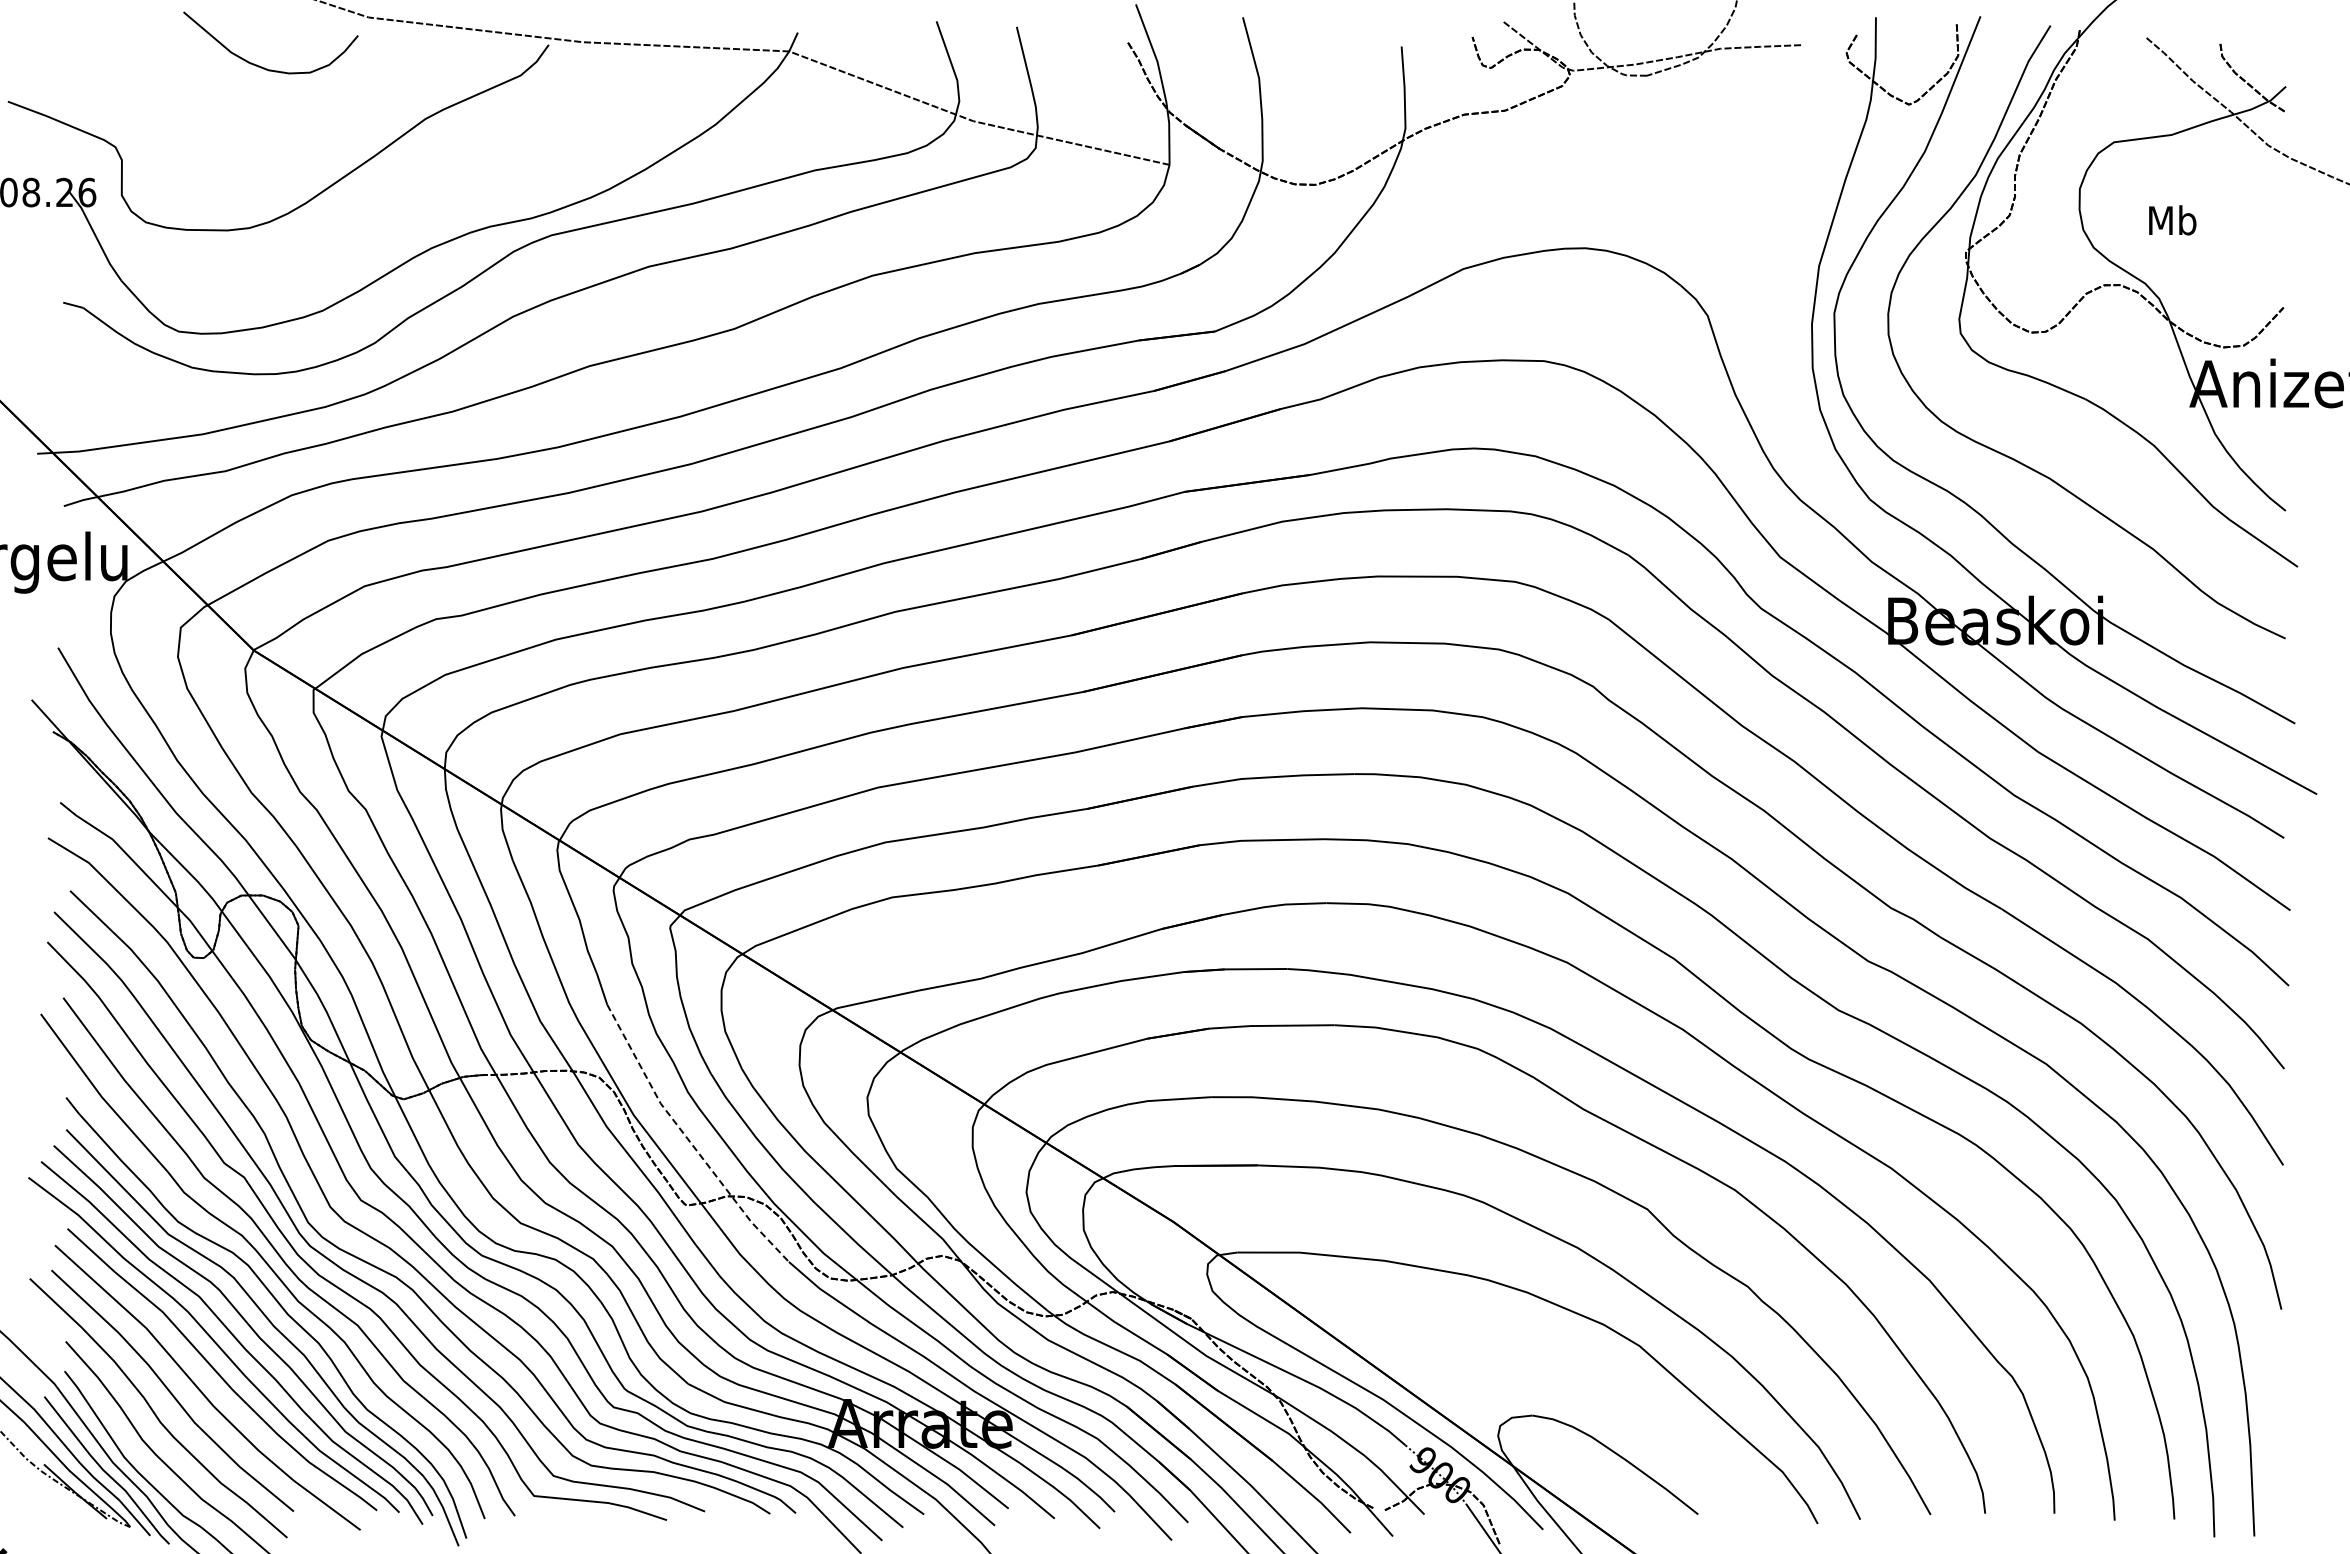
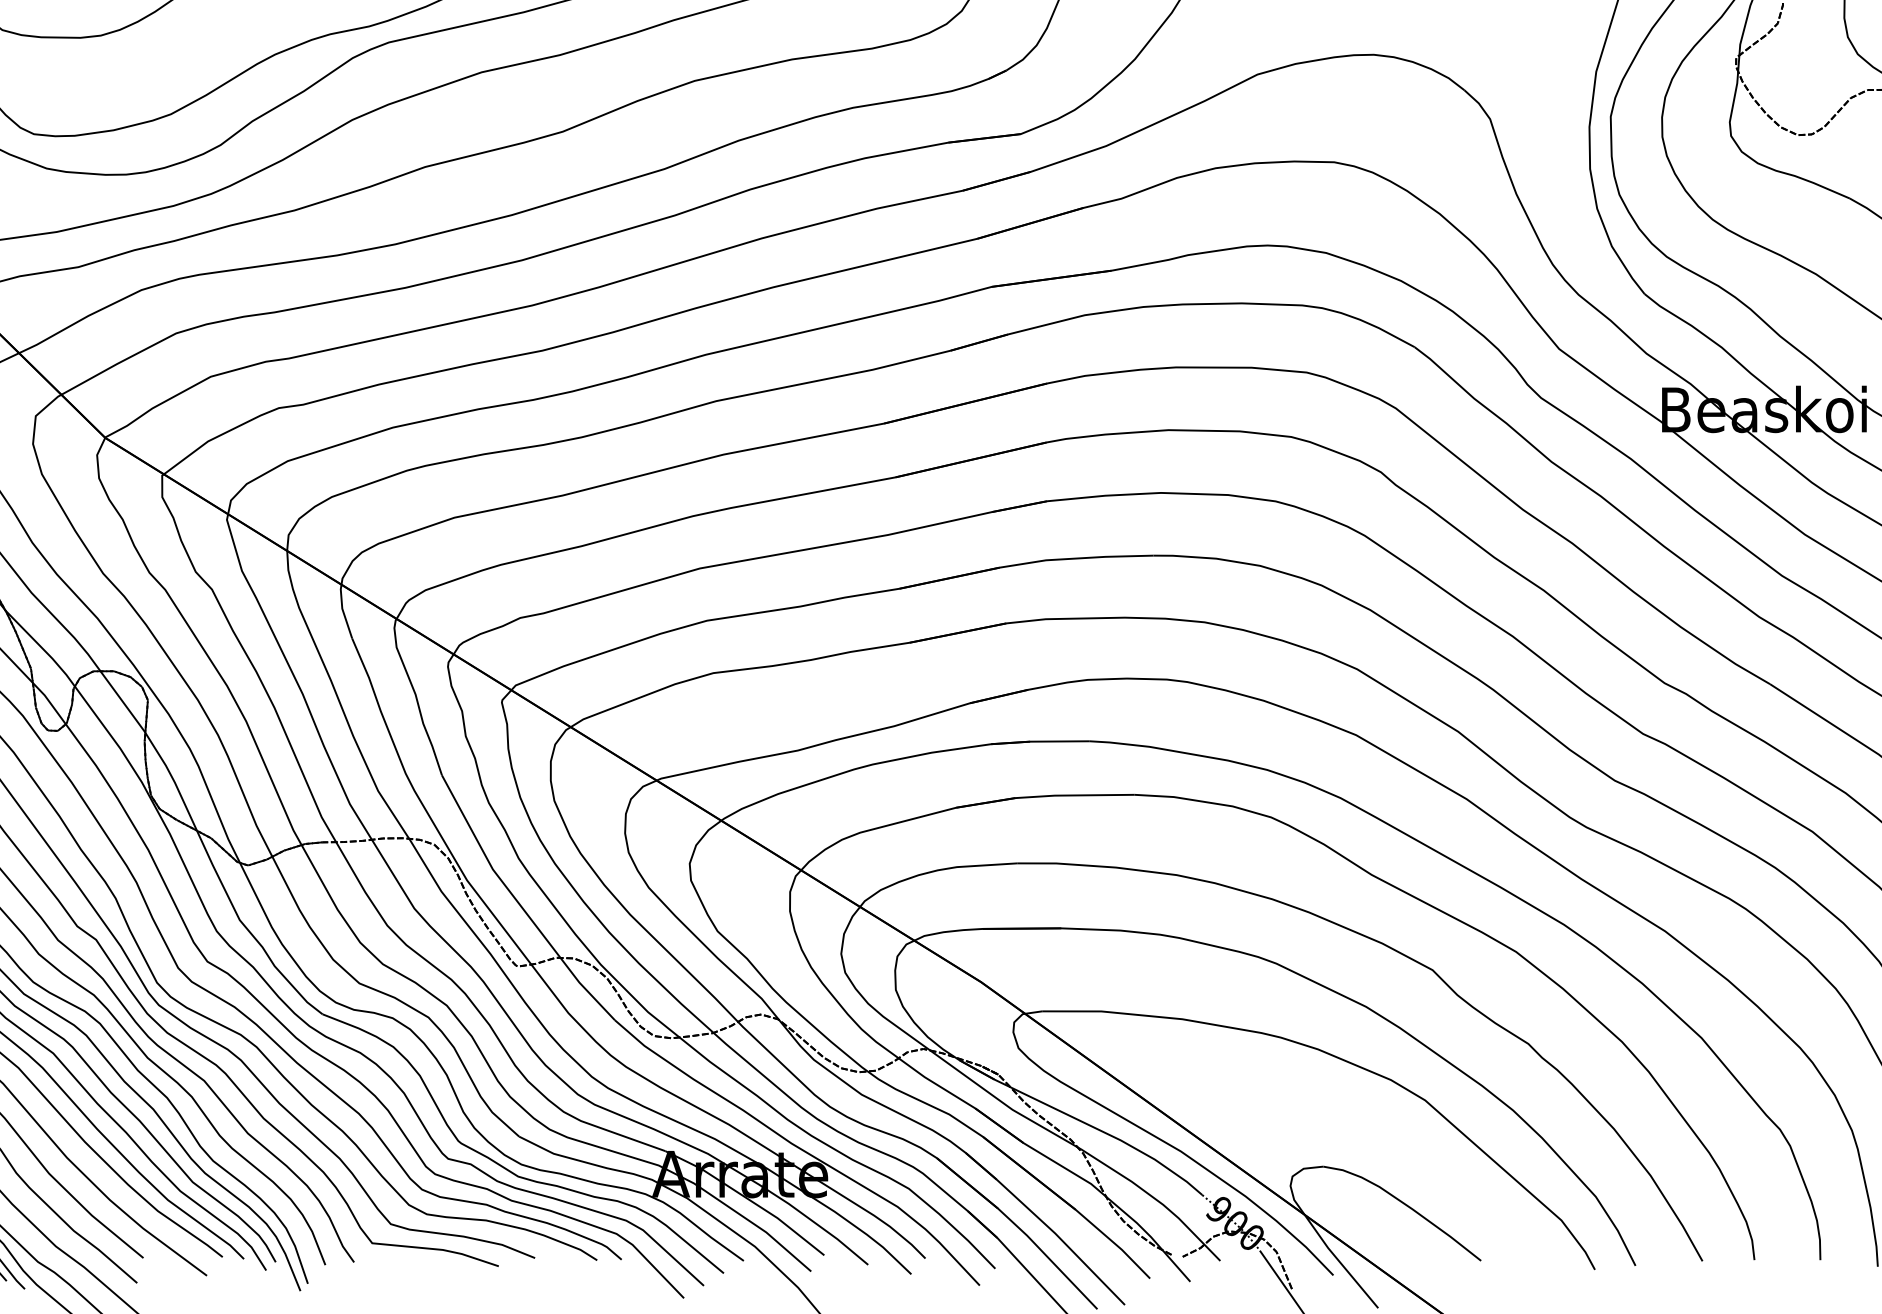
line: (688, 1139) -> (519, 903), dashed -> solid

